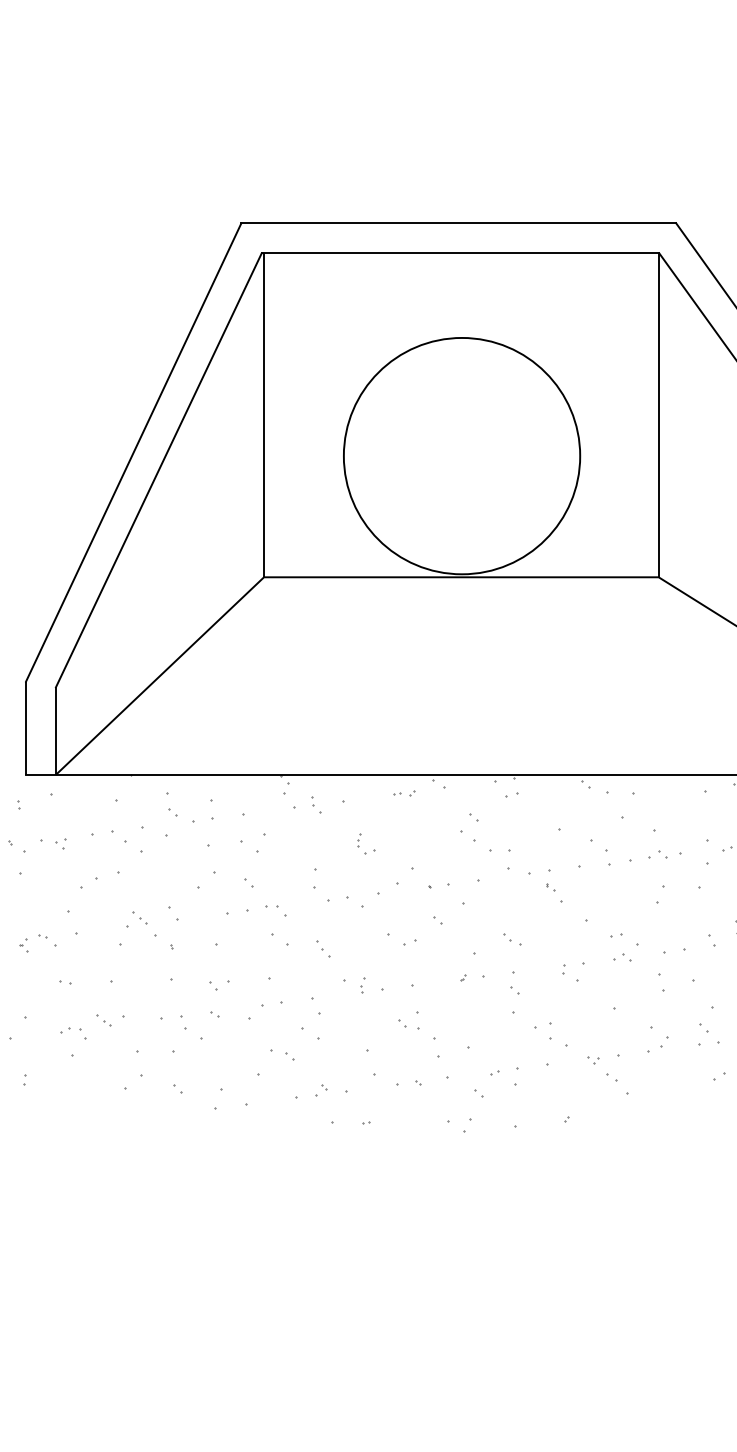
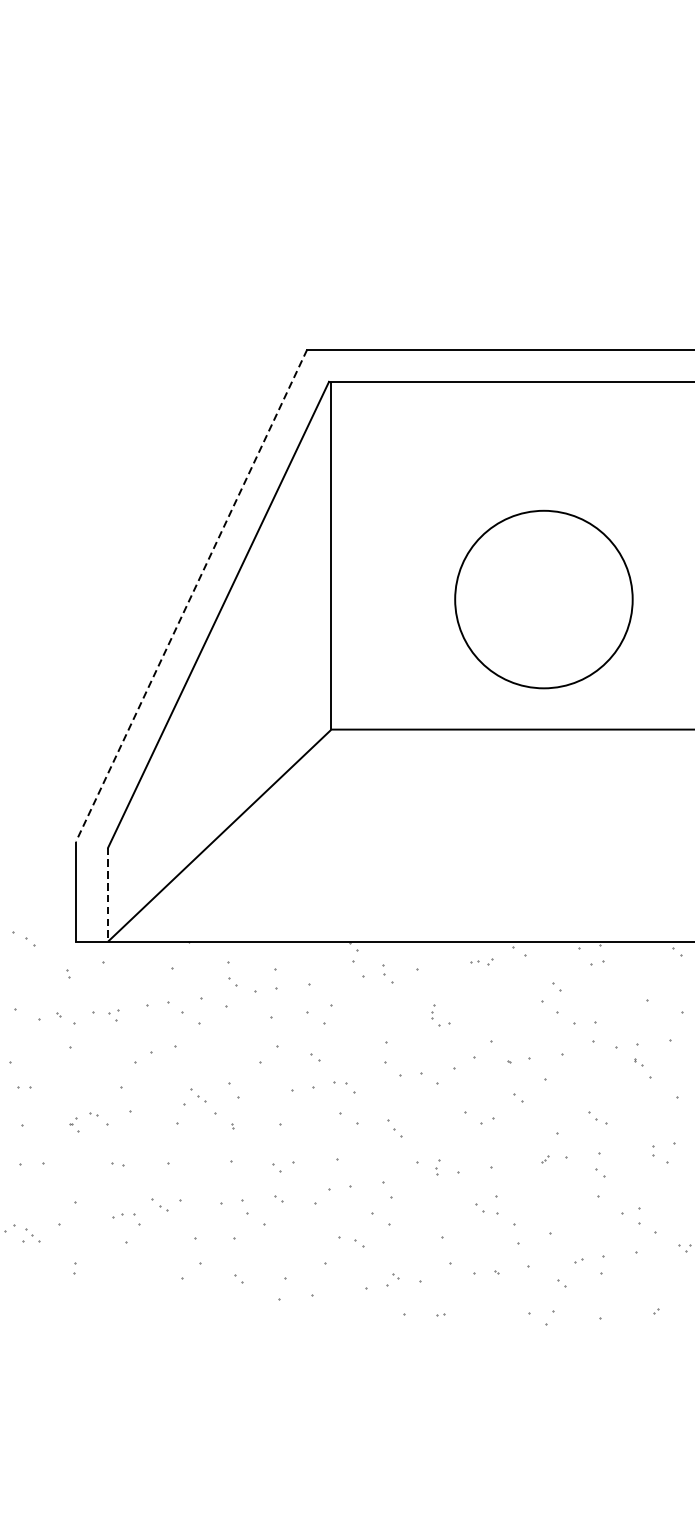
line: (133, 452) -> (191, 595), solid -> dashed
circle: (461, 455) -> (543, 598), size x0.7
line: (55, 731) -> (107, 895), solid -> dashed

